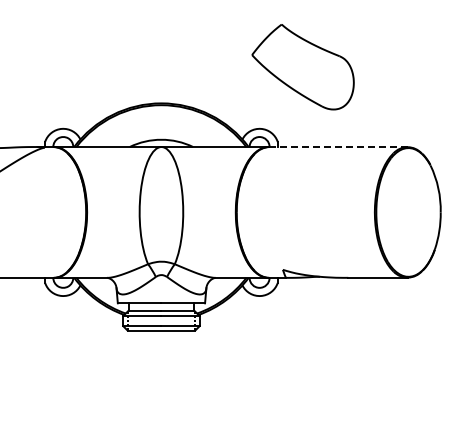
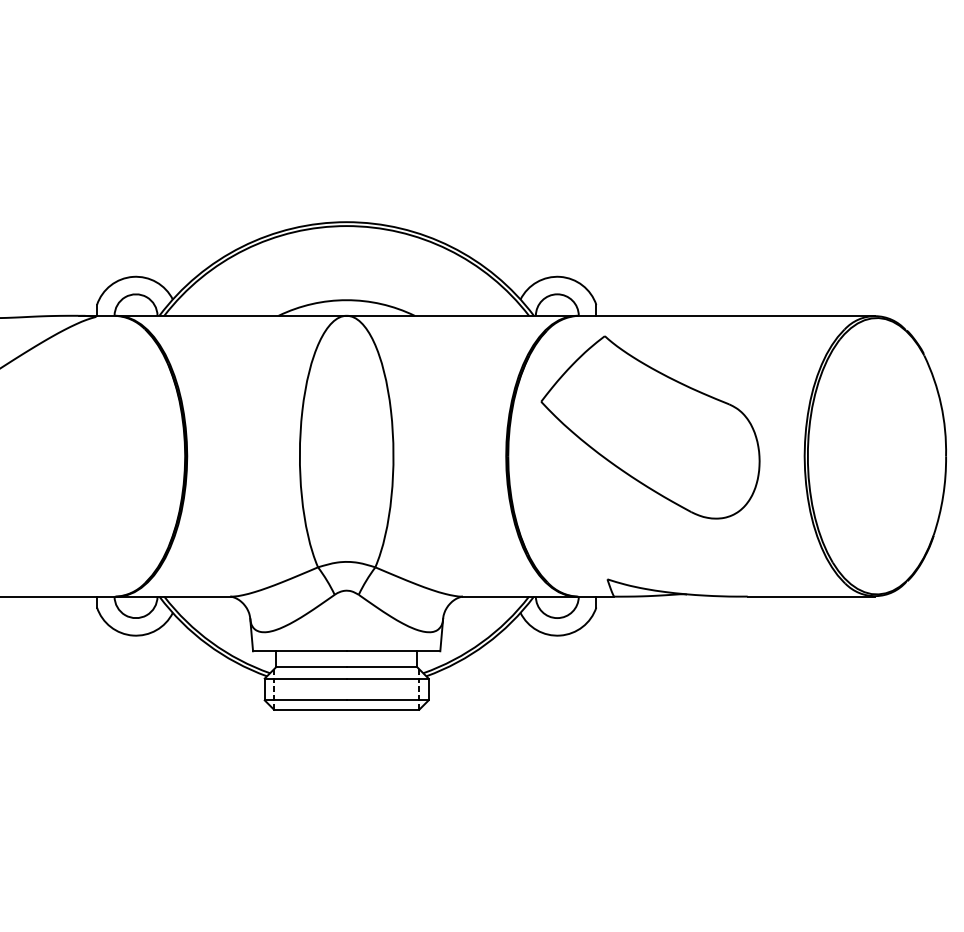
part: (302, 67) -> (649, 428), moved
line: (338, 147) -> (726, 316), dashed -> solid

